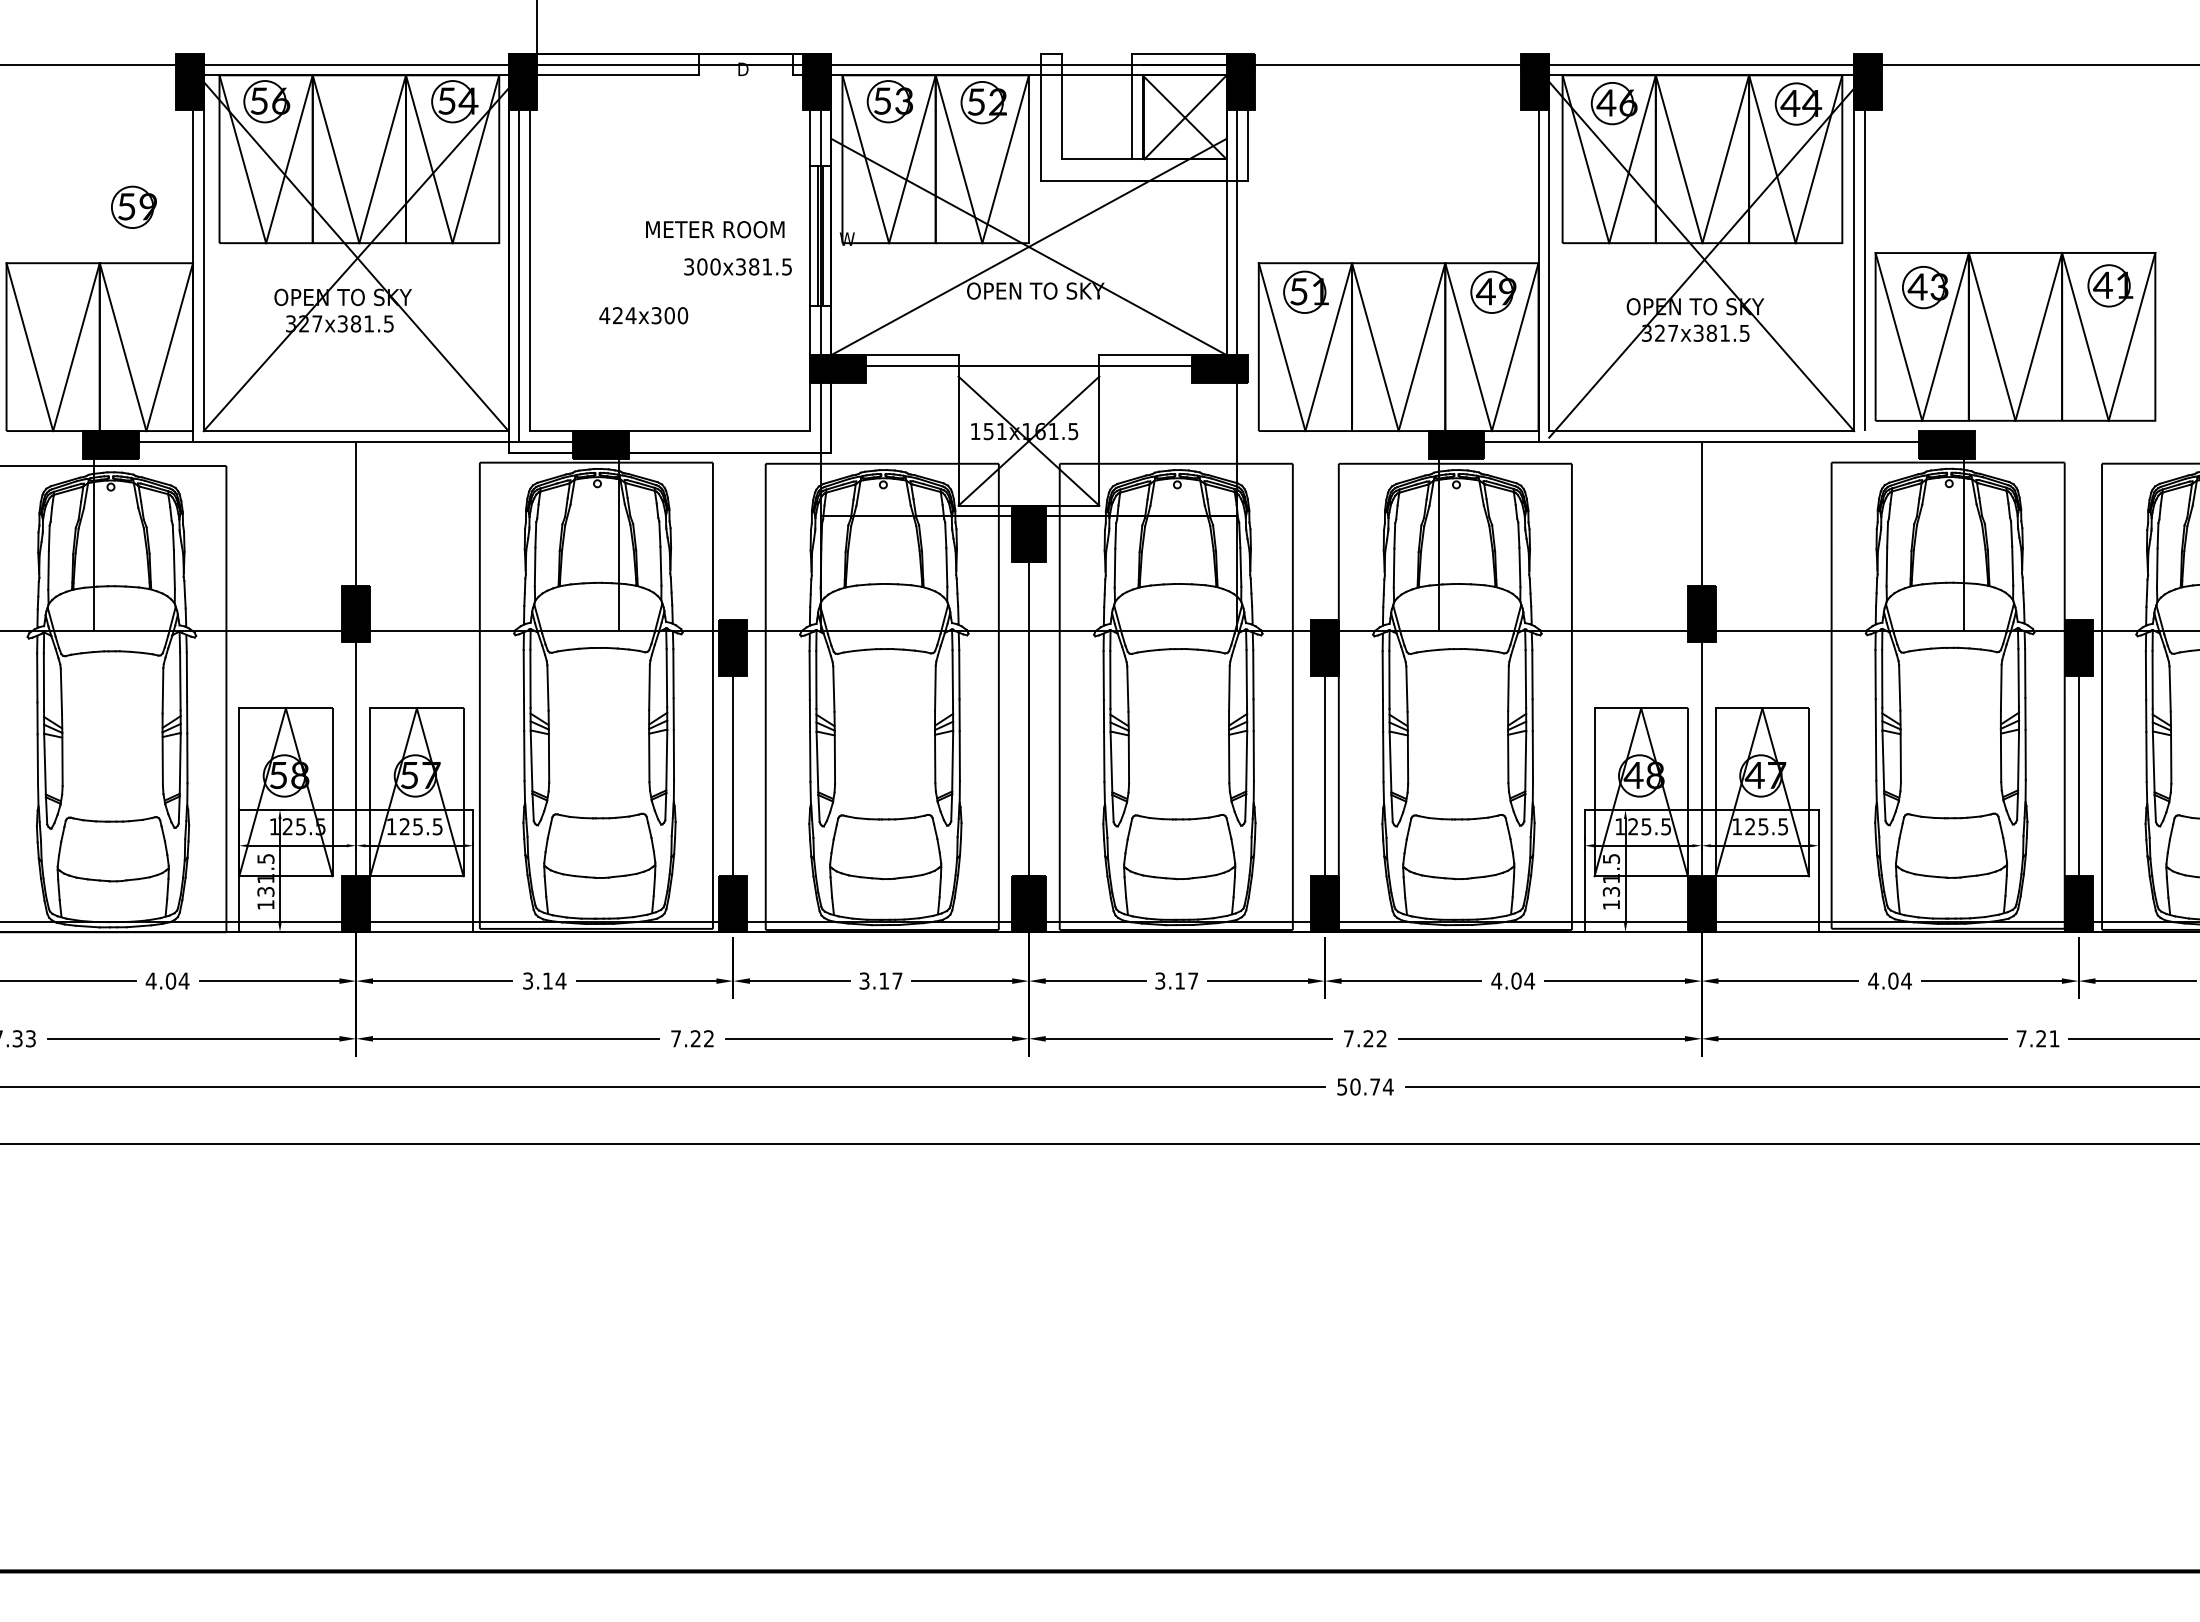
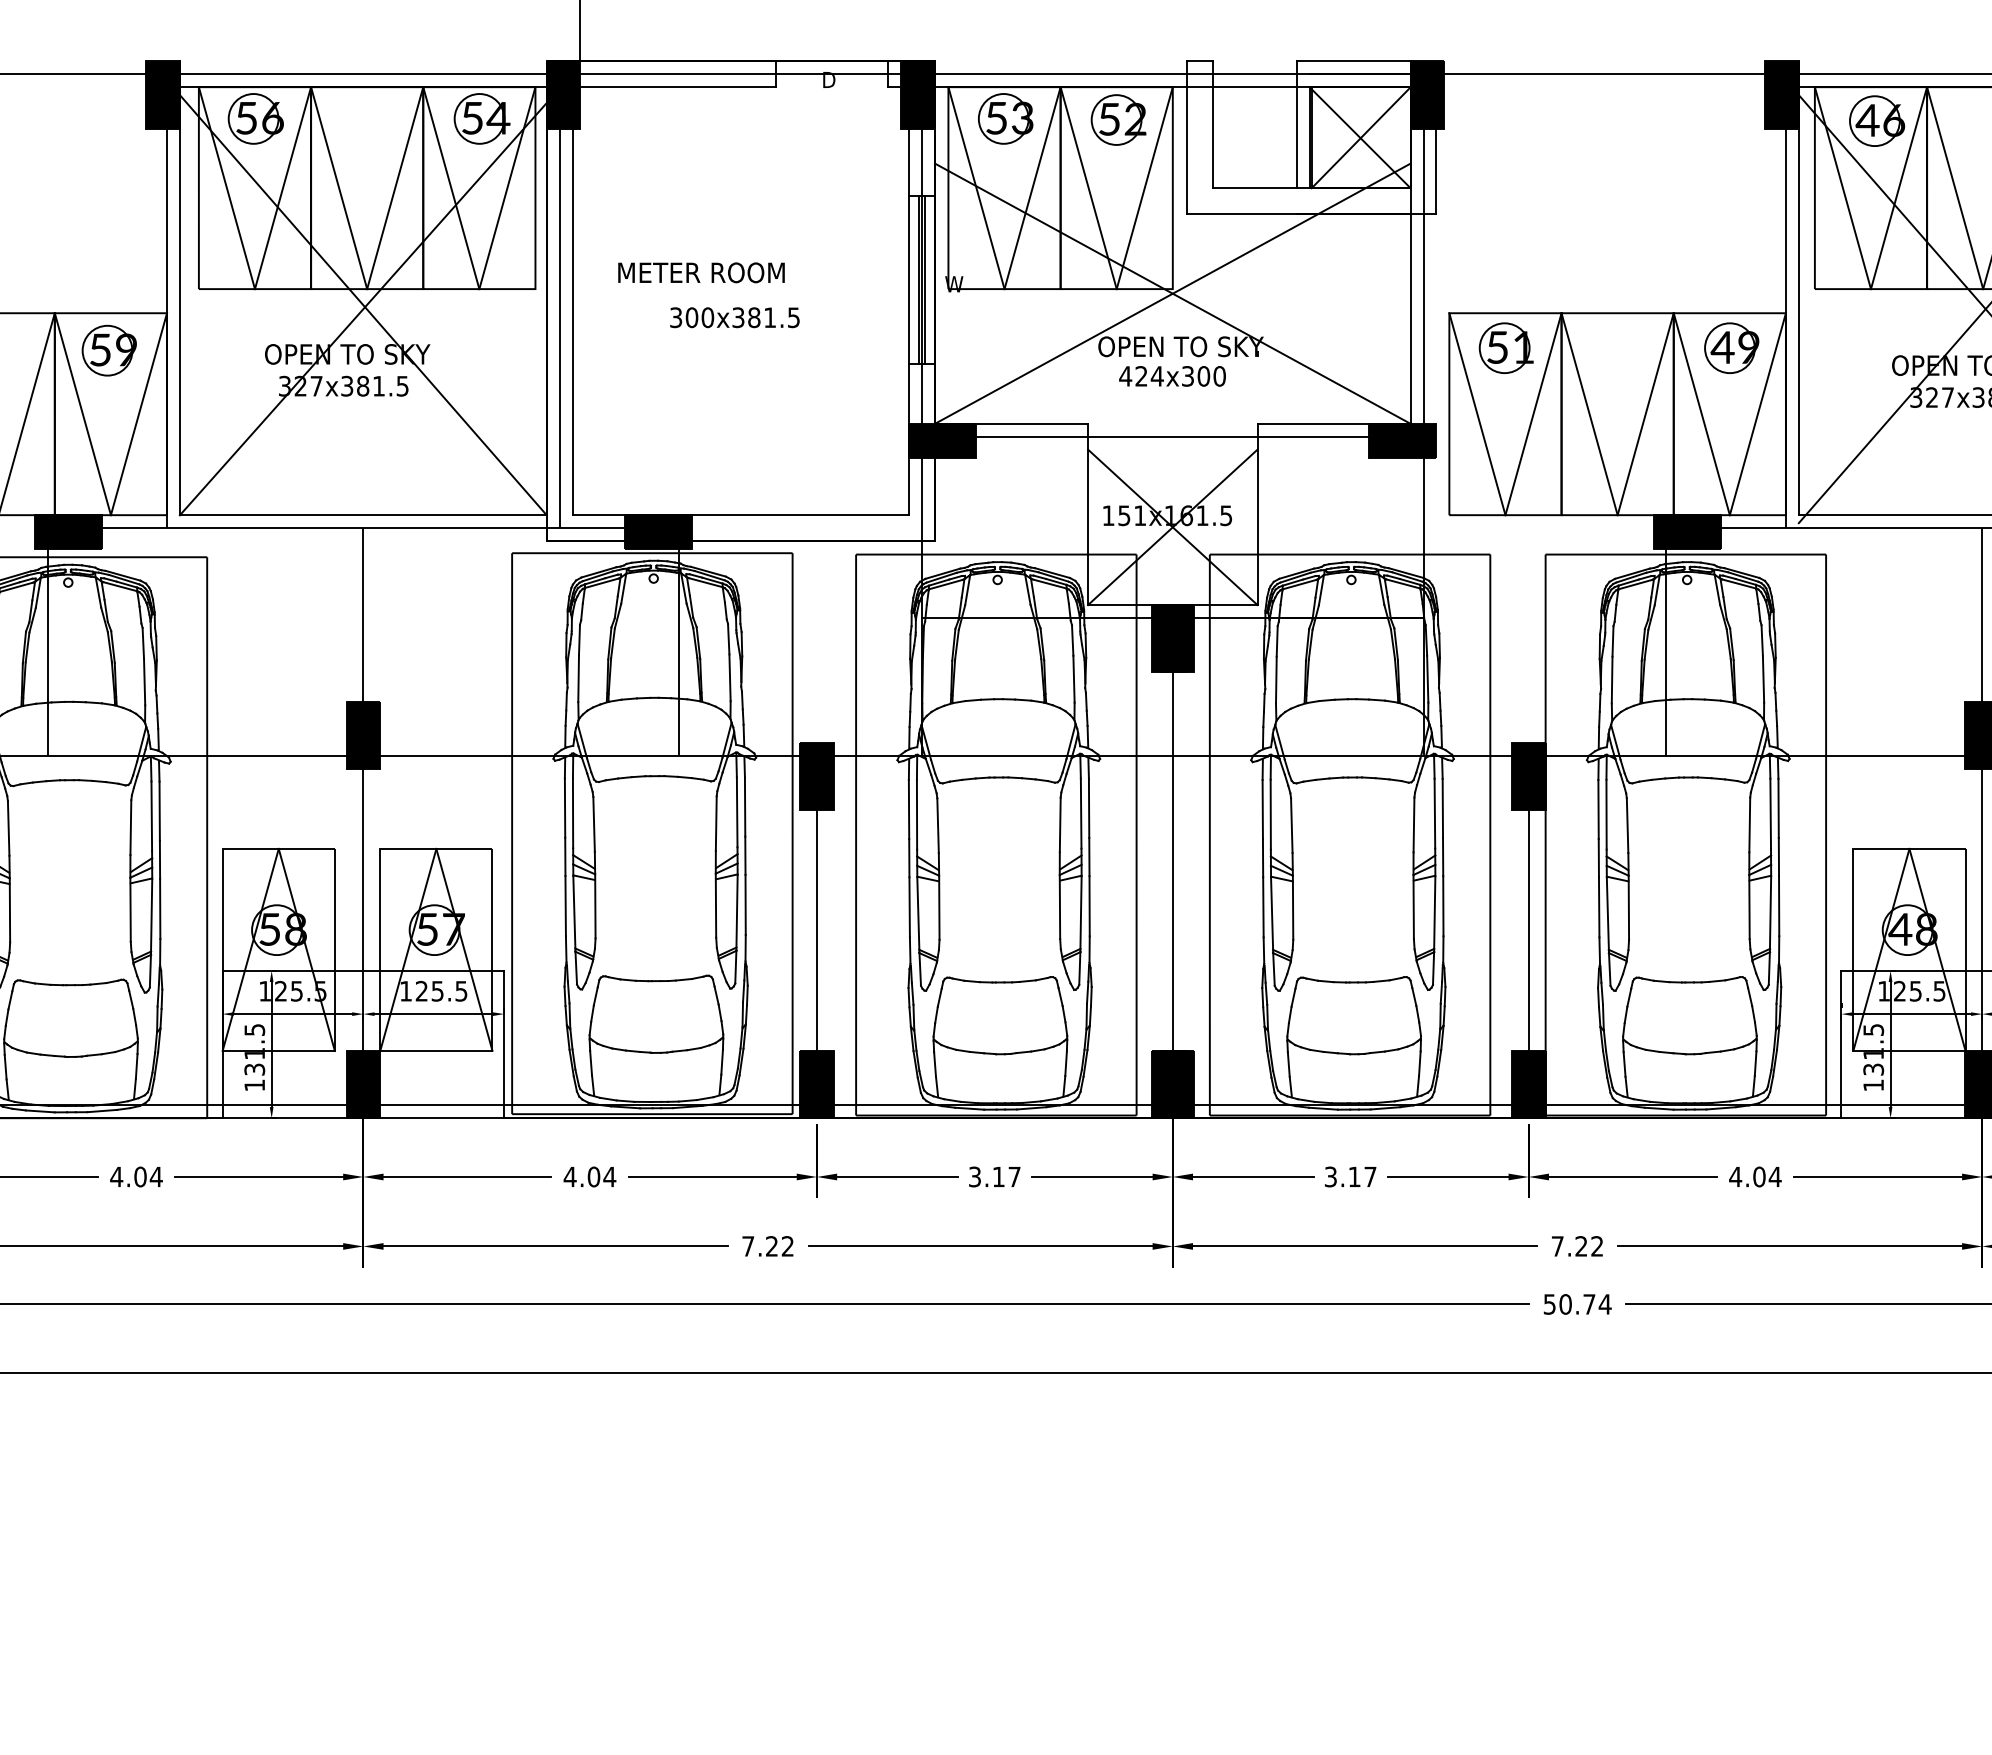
part: (133, 206) -> (108, 349), moved
text: (715, 229) -> (701, 272), moved
text: (737, 266) -> (734, 317), moved
text: (643, 315) -> (1172, 376), moved
text: (537, 980) -> (581, 1176), 3.14 -> 4.04

